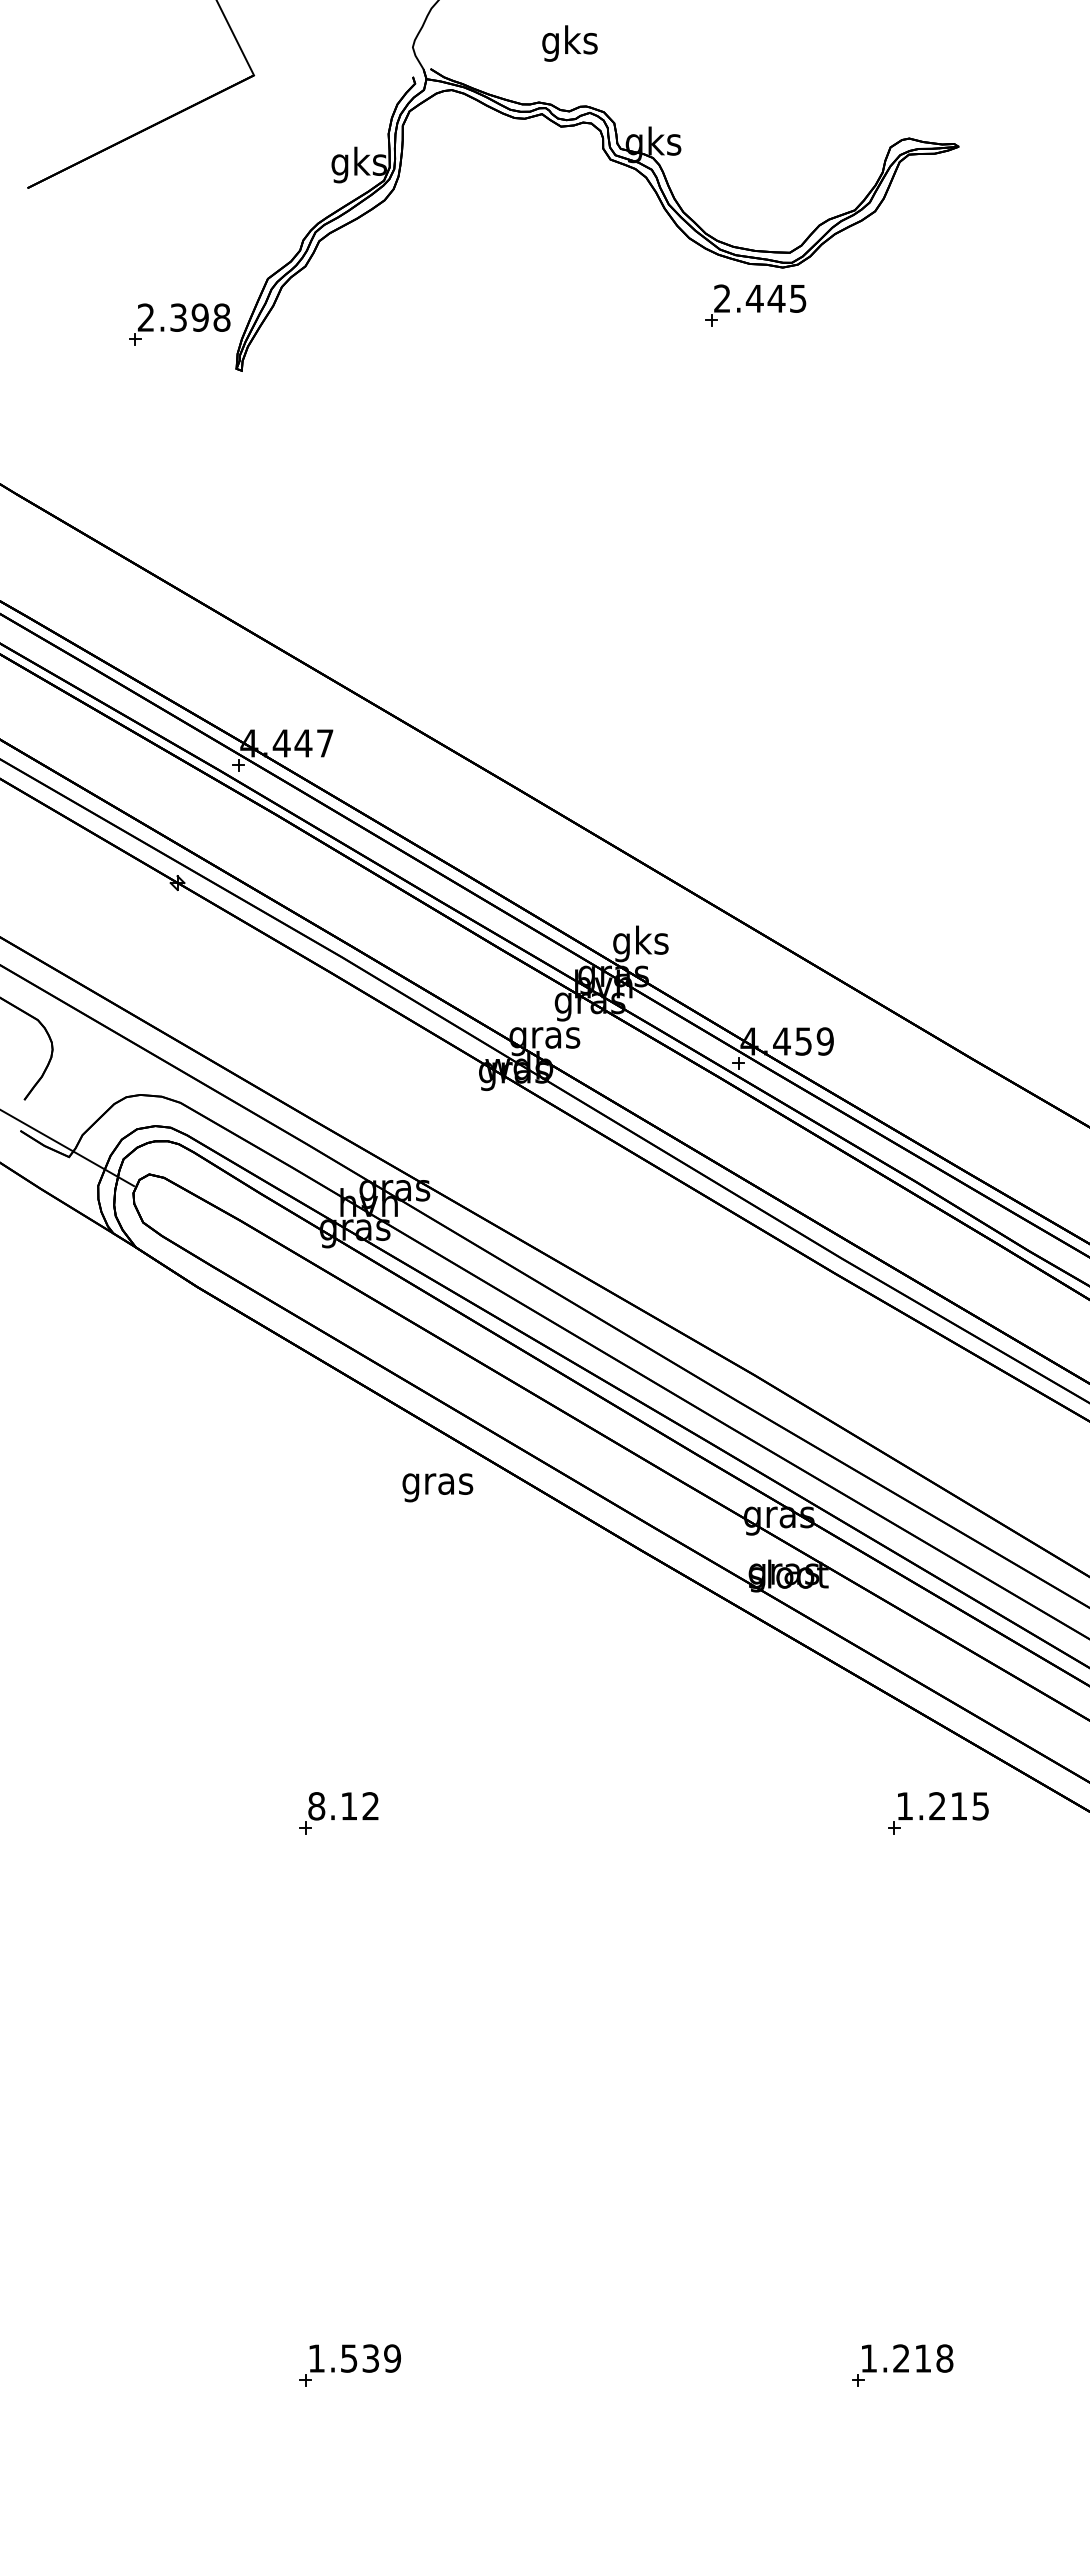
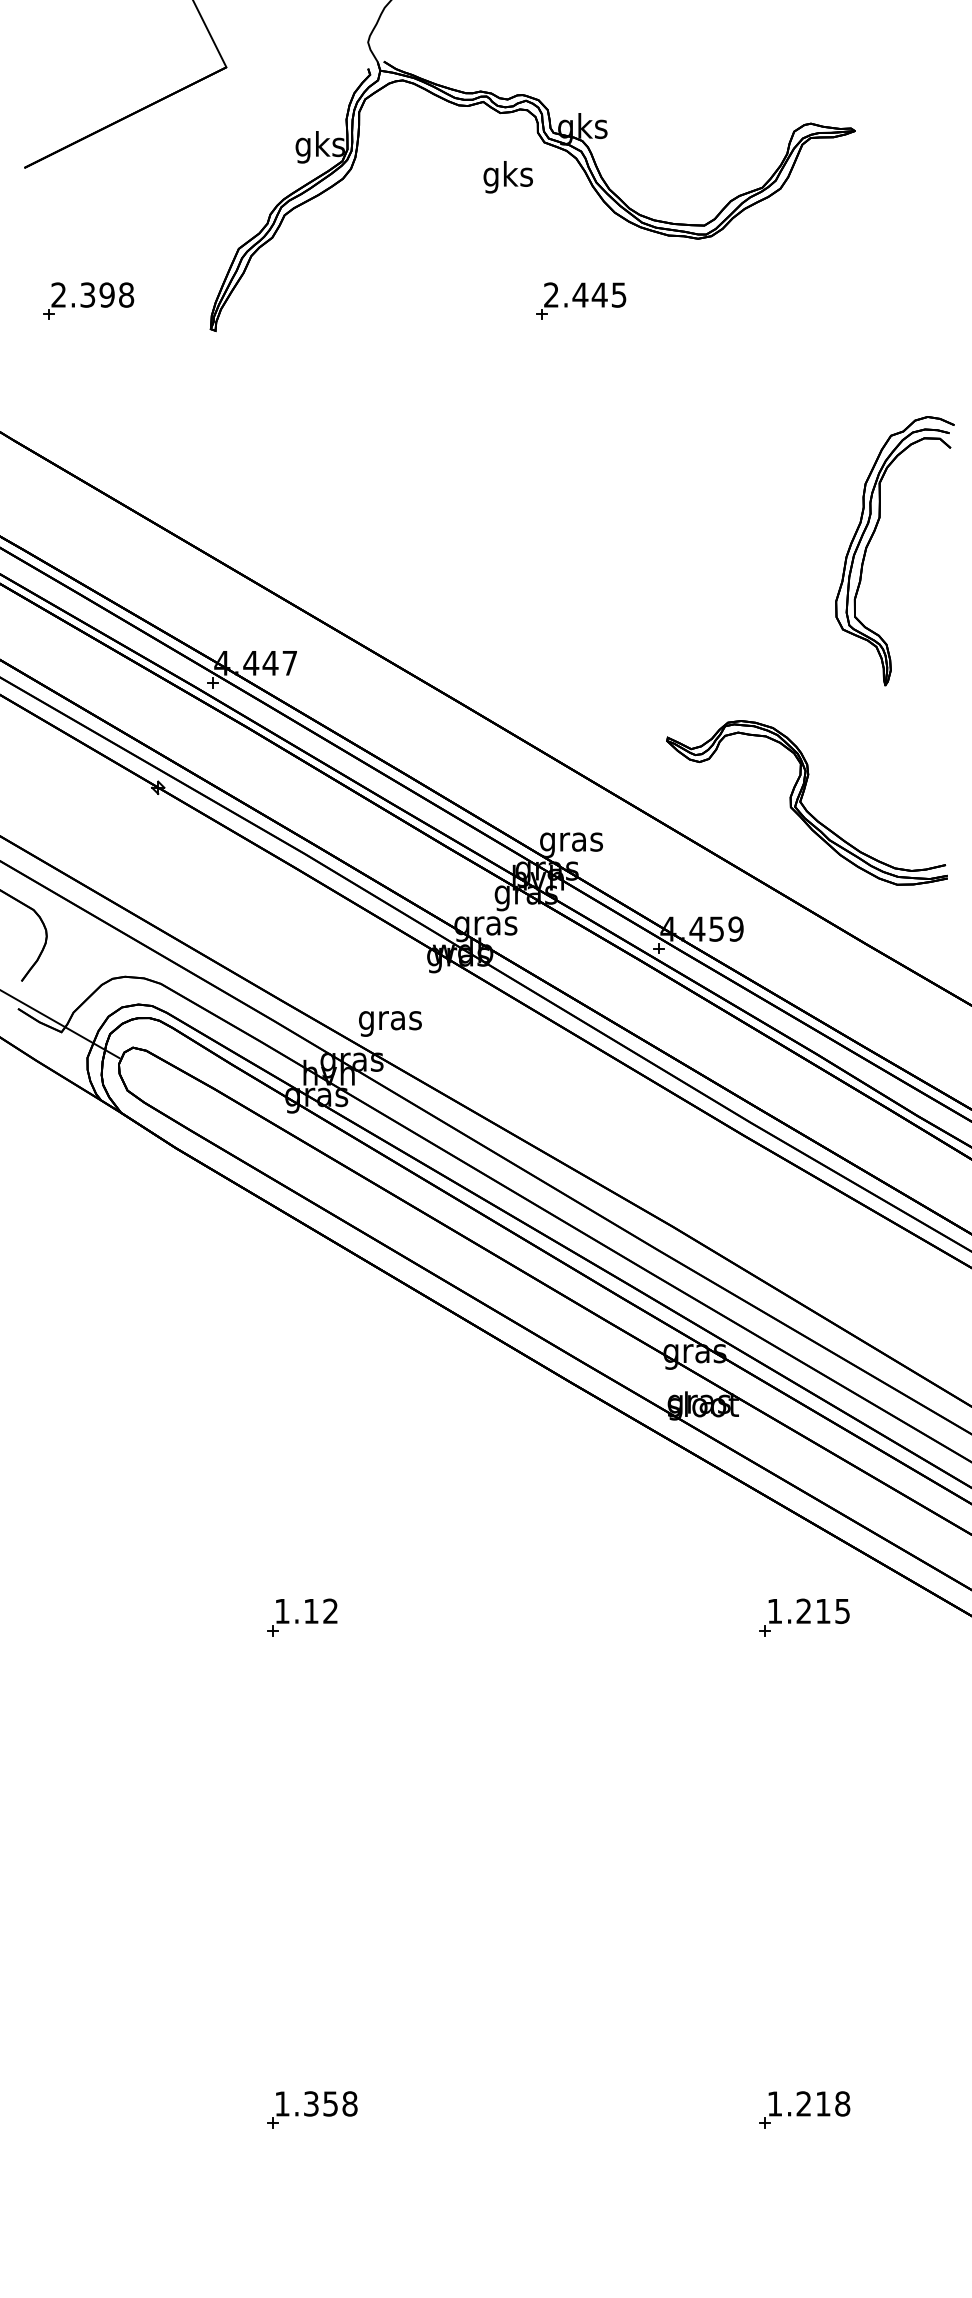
text: (569, 43) -> (507, 177), moved
part: (755, 305) -> (580, 301), moved
part: (179, 324) -> (88, 301), moved
part: (977, 604) -> (871, 539), added
part: (904, 899) -> (806, 802), added
text: (640, 943) -> (571, 841), gks -> gras
text: (437, 1487) -> (390, 1023), moved
text: (316, 1806) -> (282, 1611), 8.12 -> 1.12
part: (938, 1813) -> (804, 1617), moved
text: (371, 2358) -> (331, 2103), 1.539 -> 1.358

